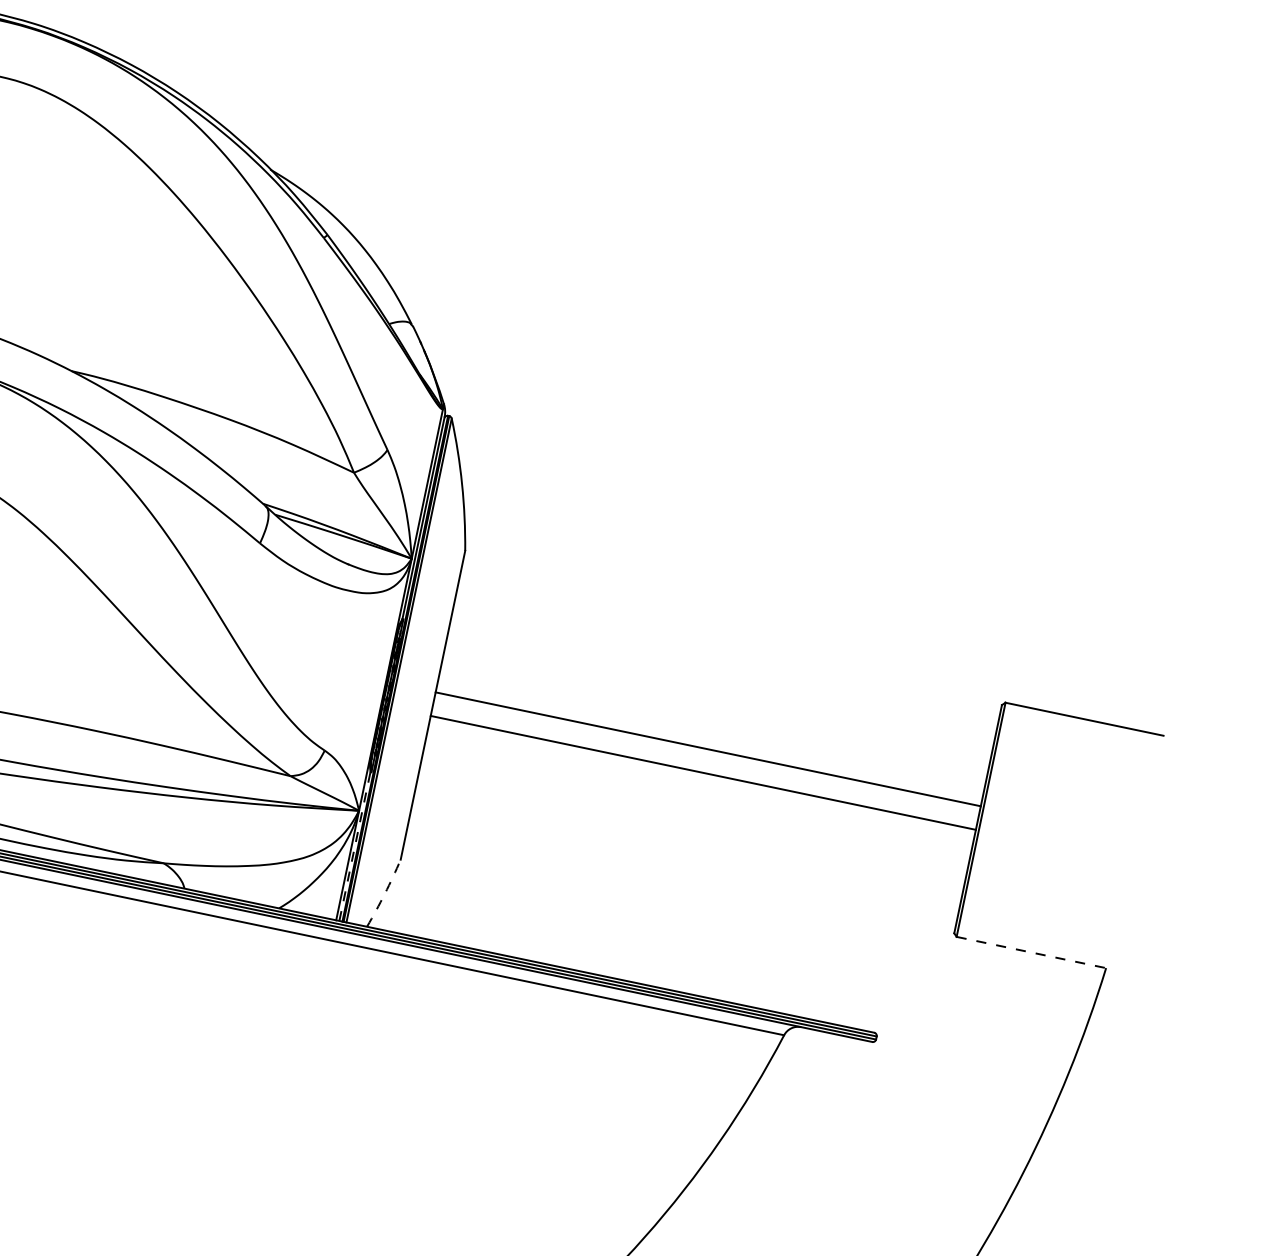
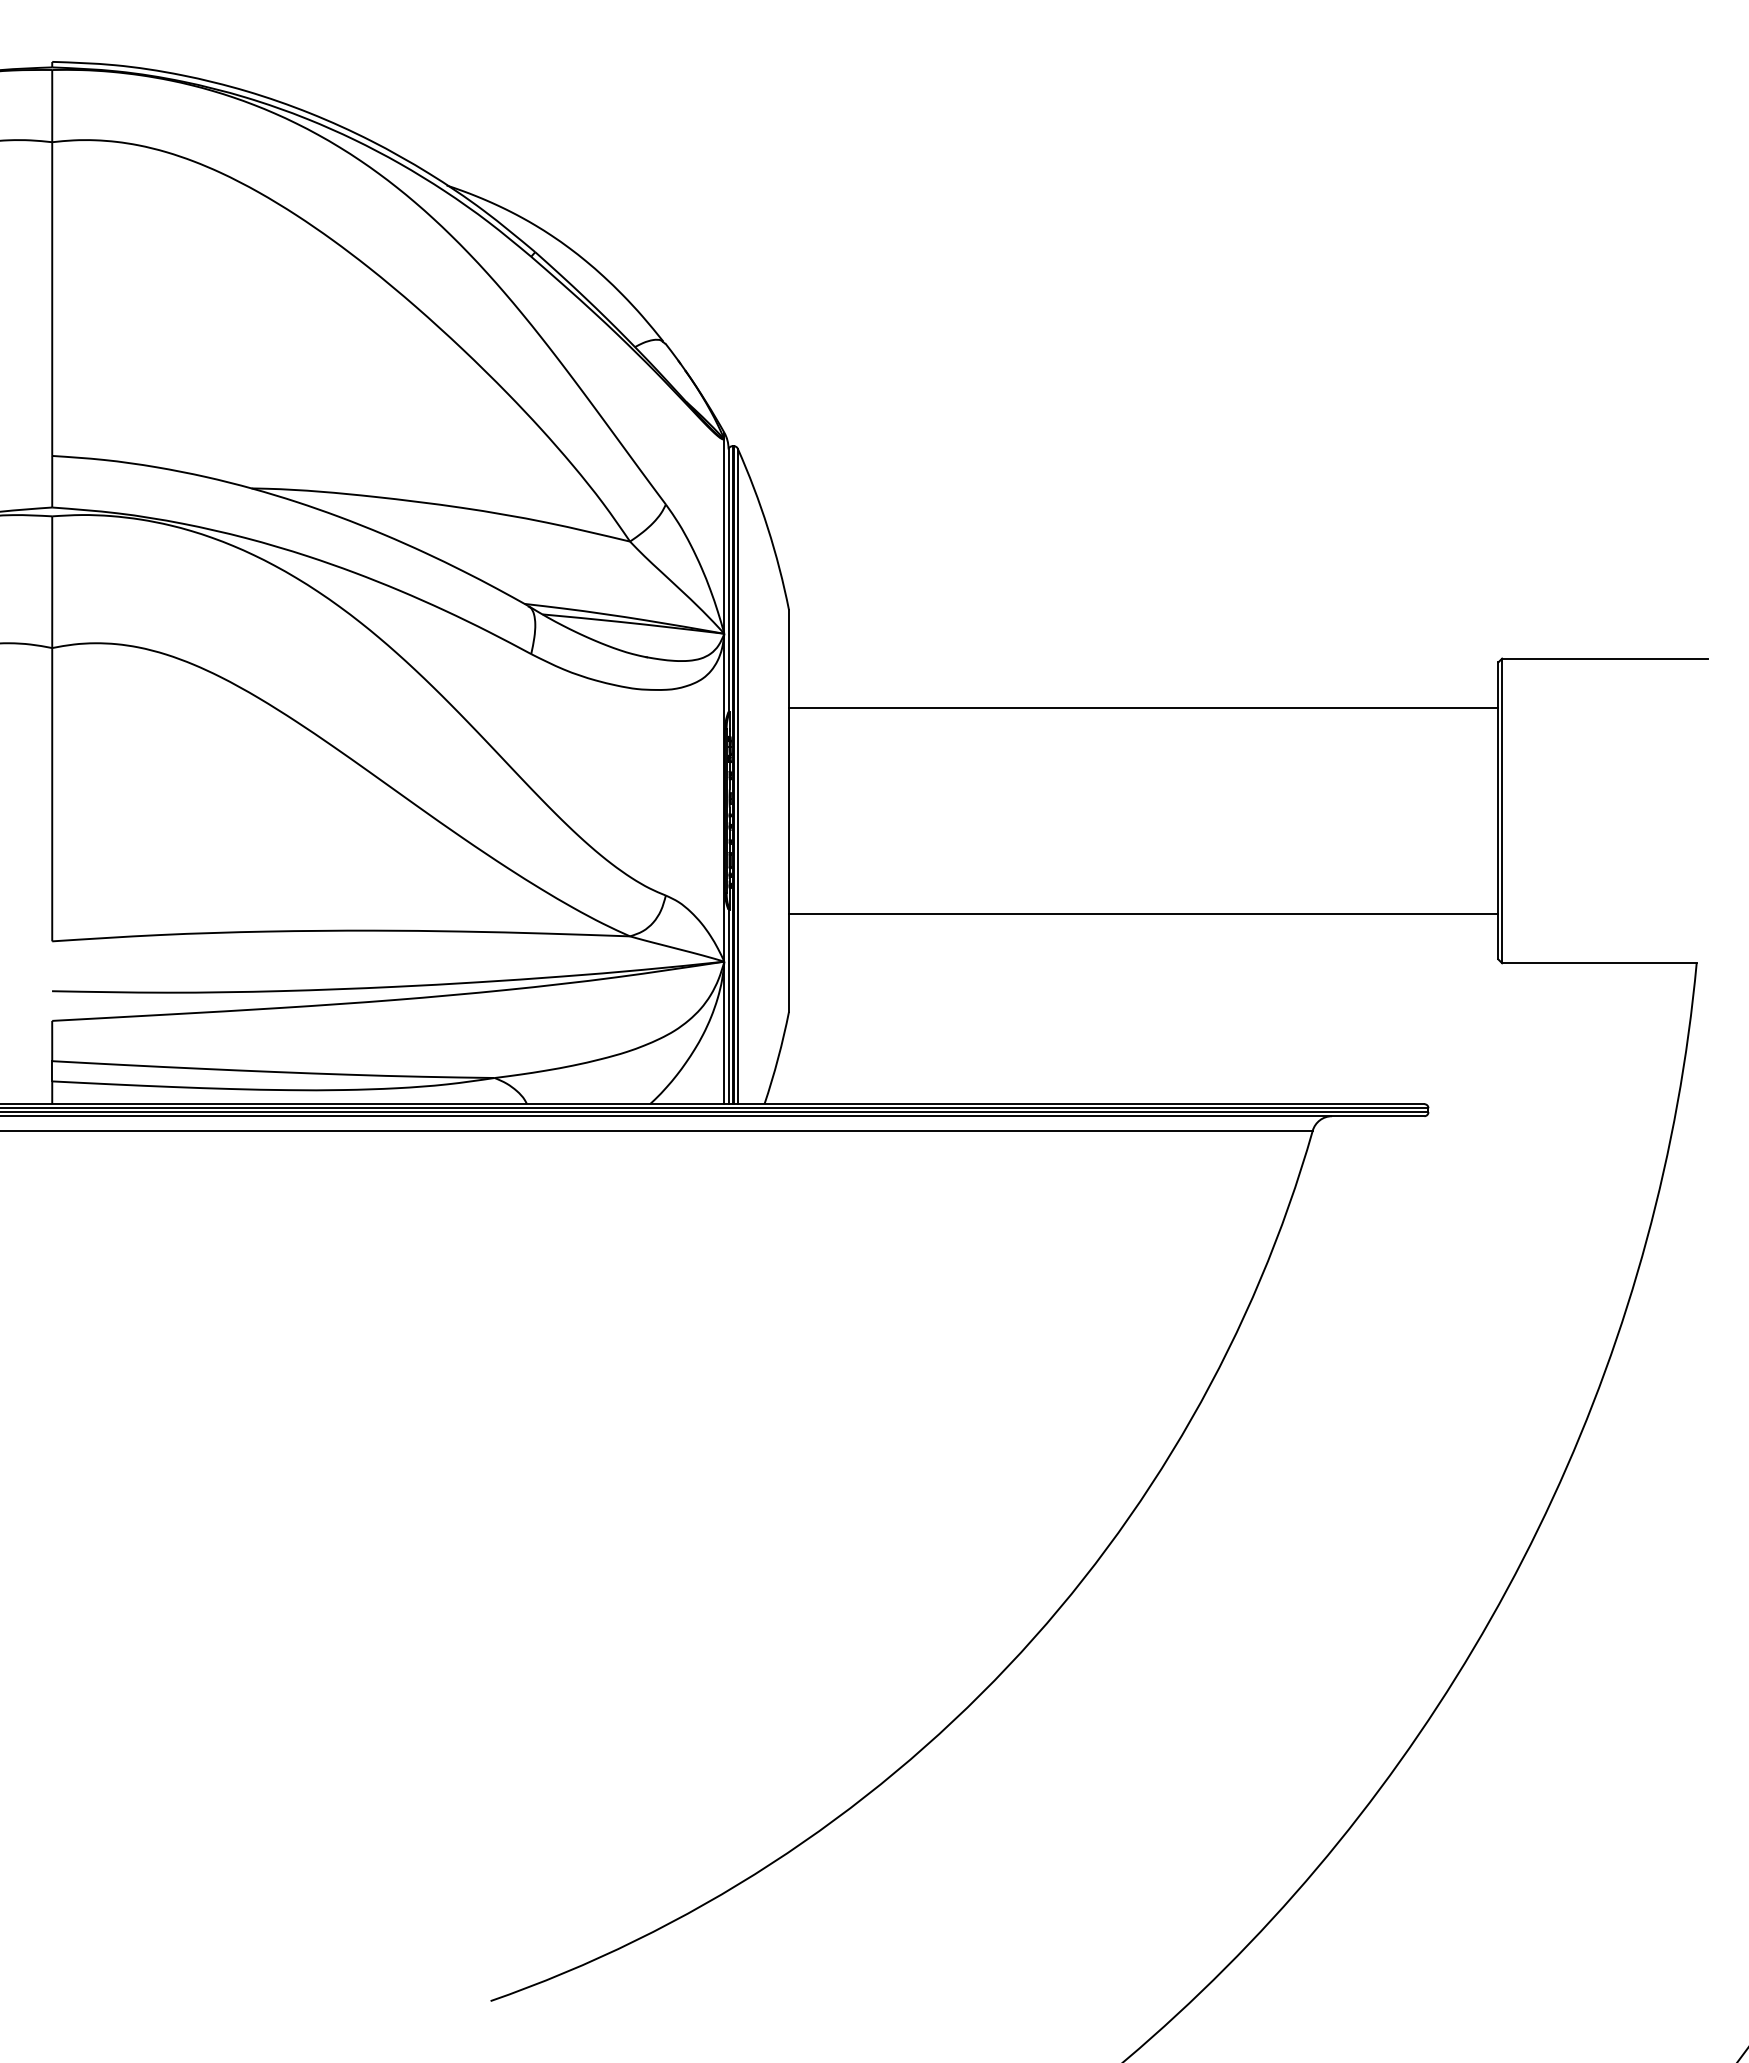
line: (708, 749) -> (1143, 708), moved
line: (703, 772) -> (1143, 913), moved
line: (354, 846) -> (728, 1007), dashed -> solid
arc: (385, 893) -> (778, 1058), dashed -> solid
line: (1031, 952) -> (1599, 963), dashed -> solid

